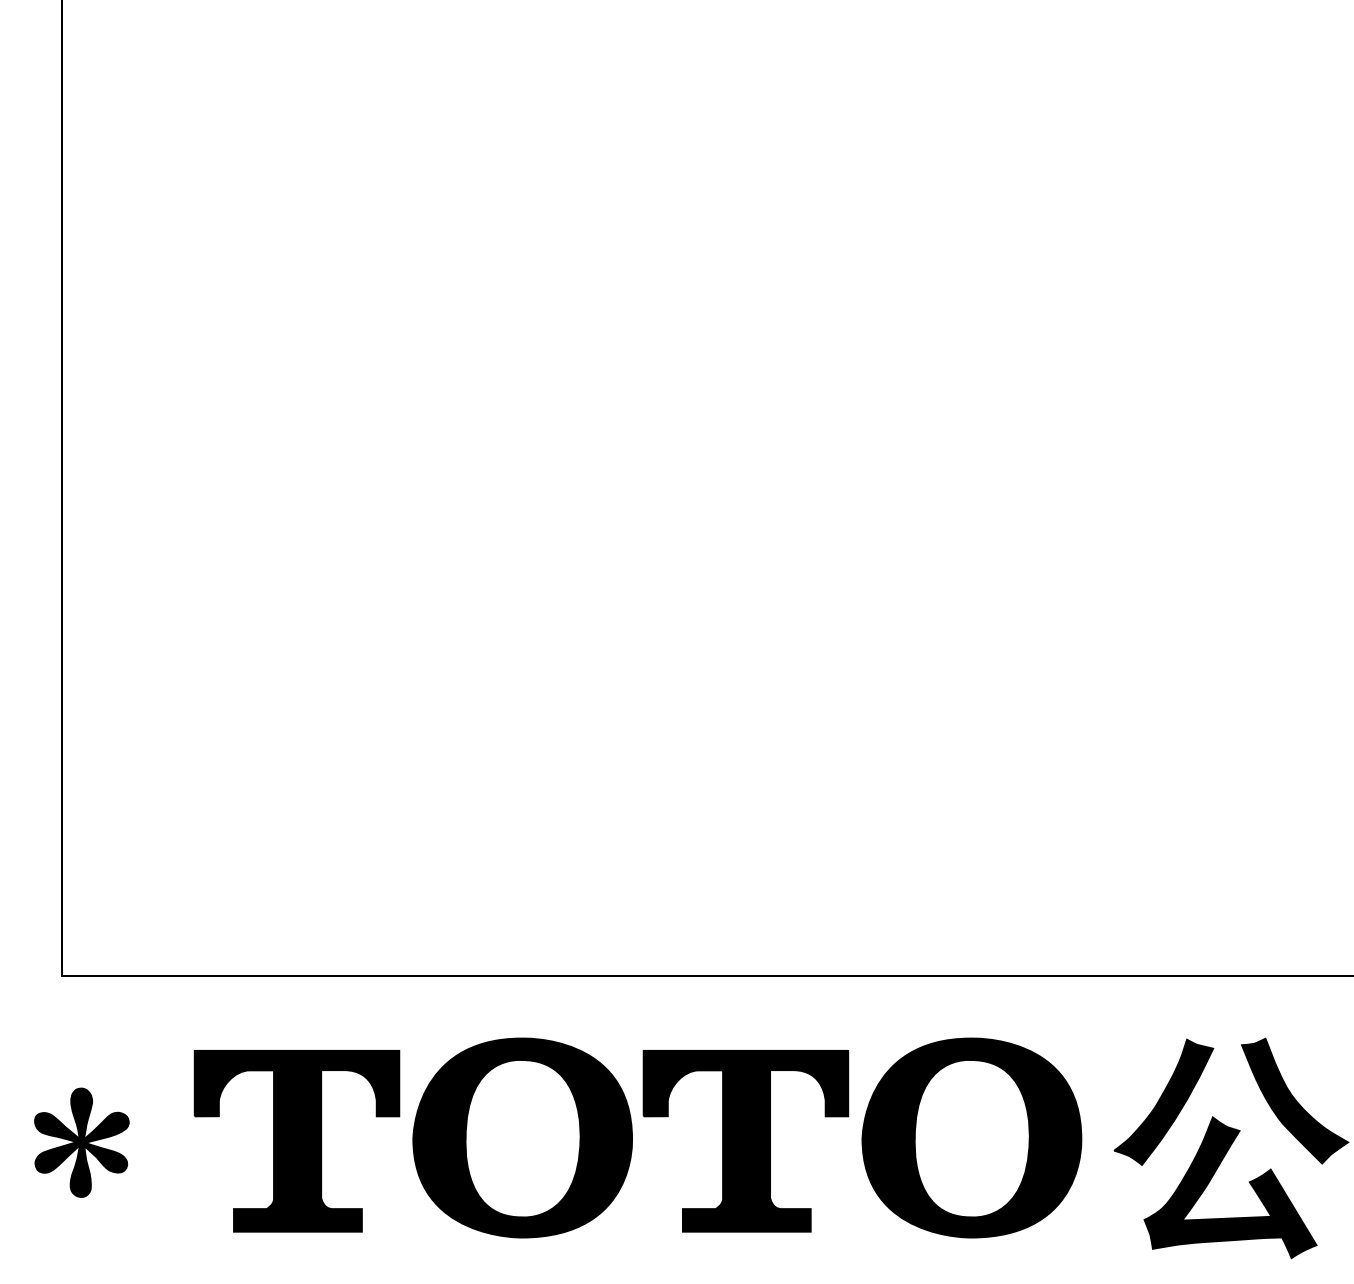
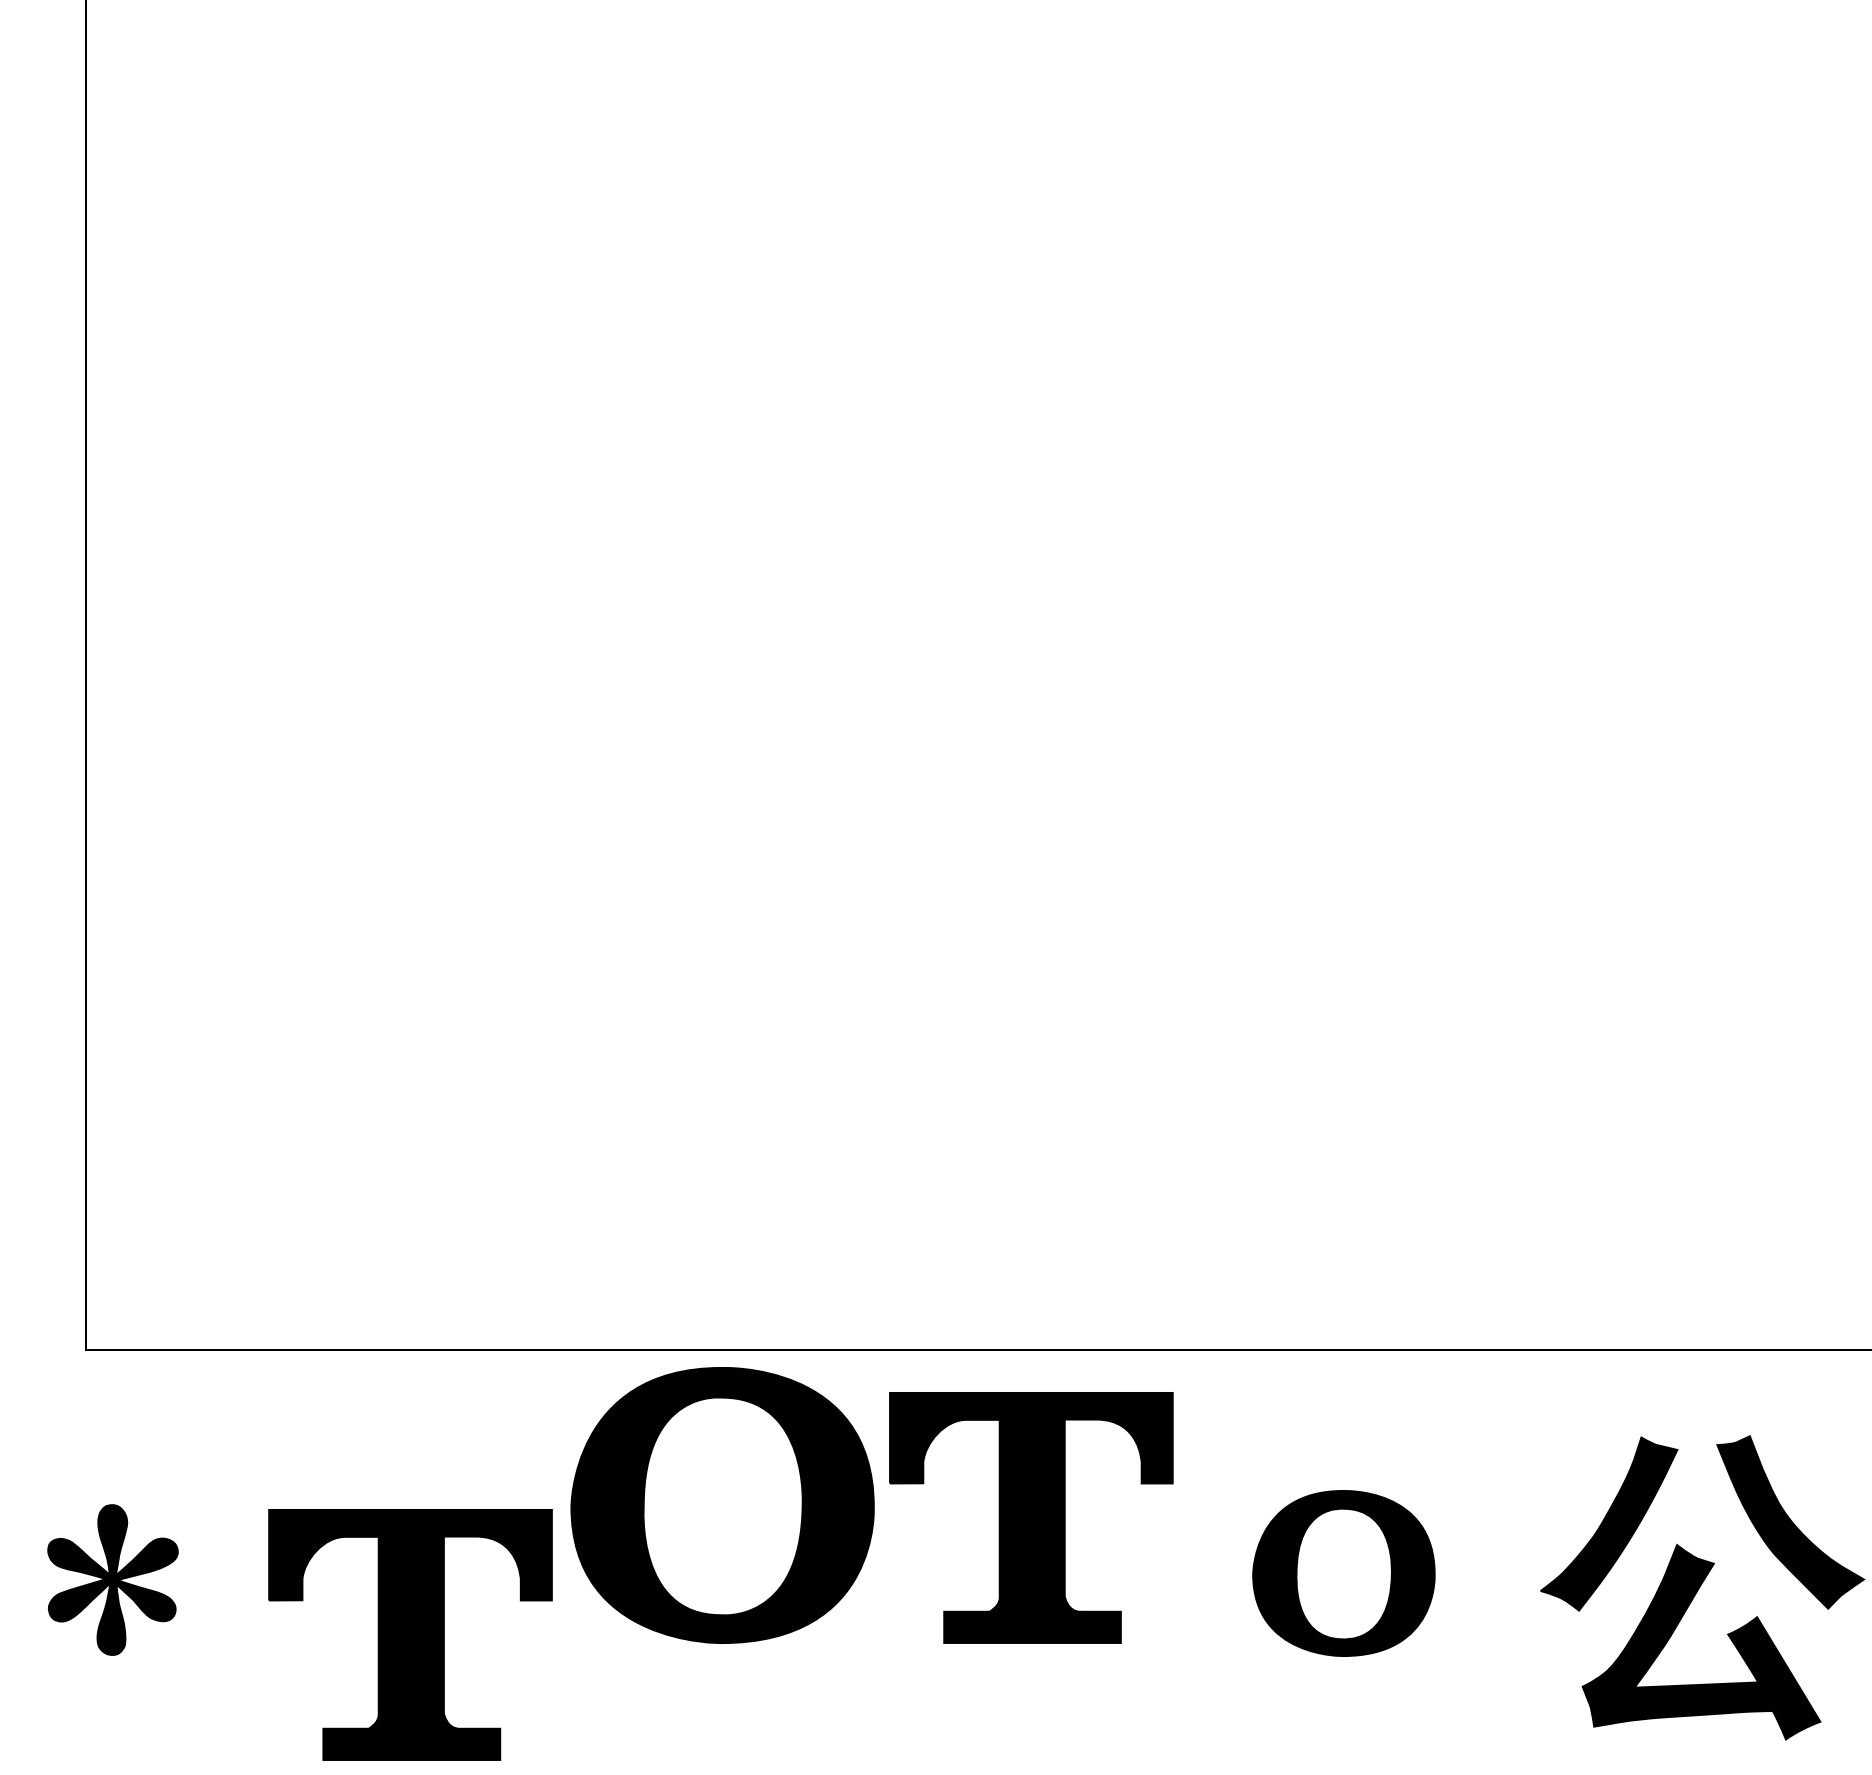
part: (522, 1138) -> (722, 1505), moved
part: (971, 1138) -> (1343, 1573), size x0.6
part: (297, 1140) -> (410, 1634), moved
part: (746, 1140) -> (1031, 1517), moved

